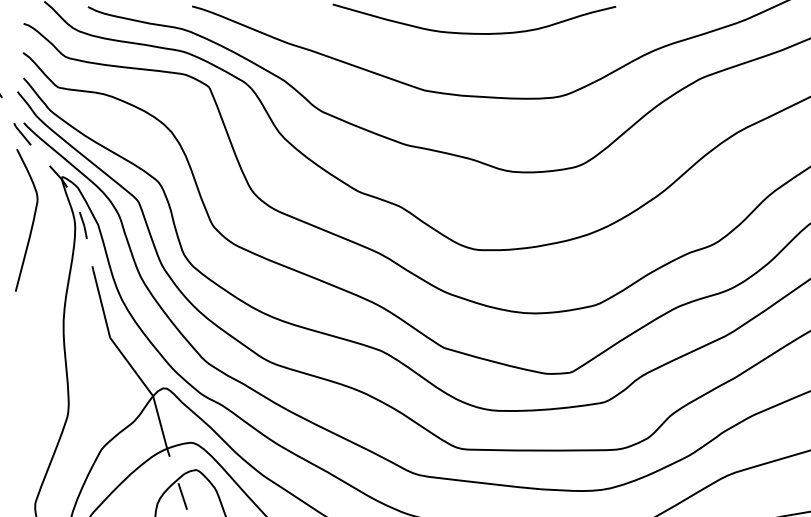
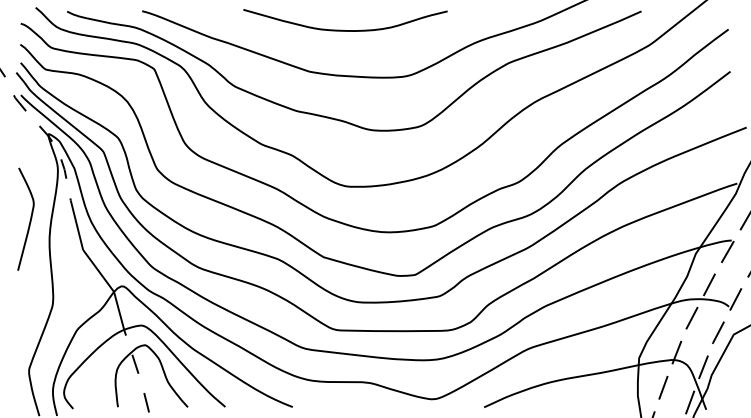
curve: (31, 222) -> (29, 220), moved

